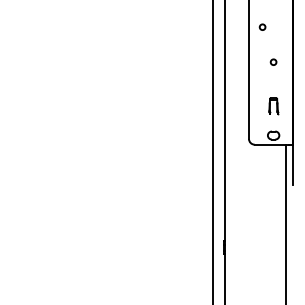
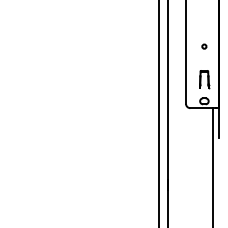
circle: (262, 26) -> (196, 19), removed
part: (273, 106) -> (204, 79), size x1.43

